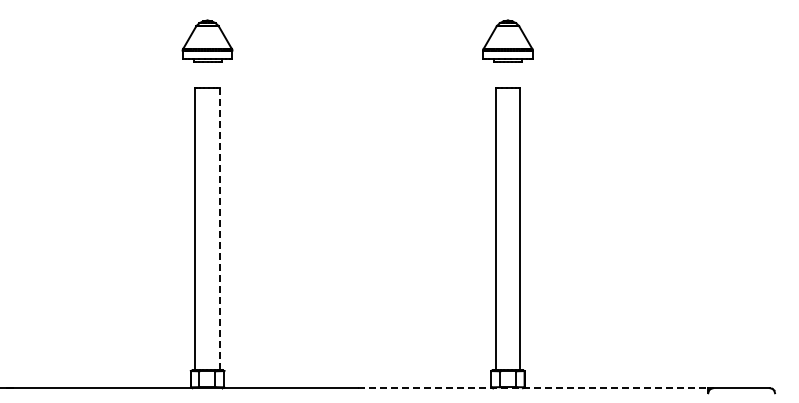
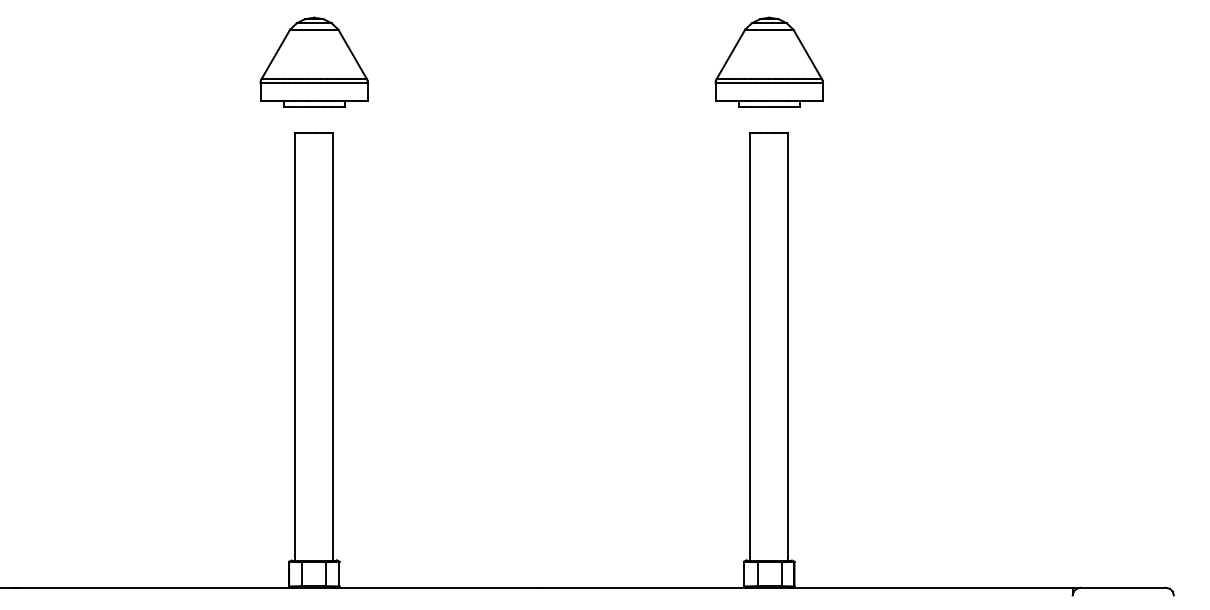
part: (207, 40) -> (314, 61), size x1.43
part: (507, 40) -> (768, 61), size x1.43
line: (220, 228) -> (333, 345), dashed -> solid
line: (533, 388) -> (807, 588), dashed -> solid

